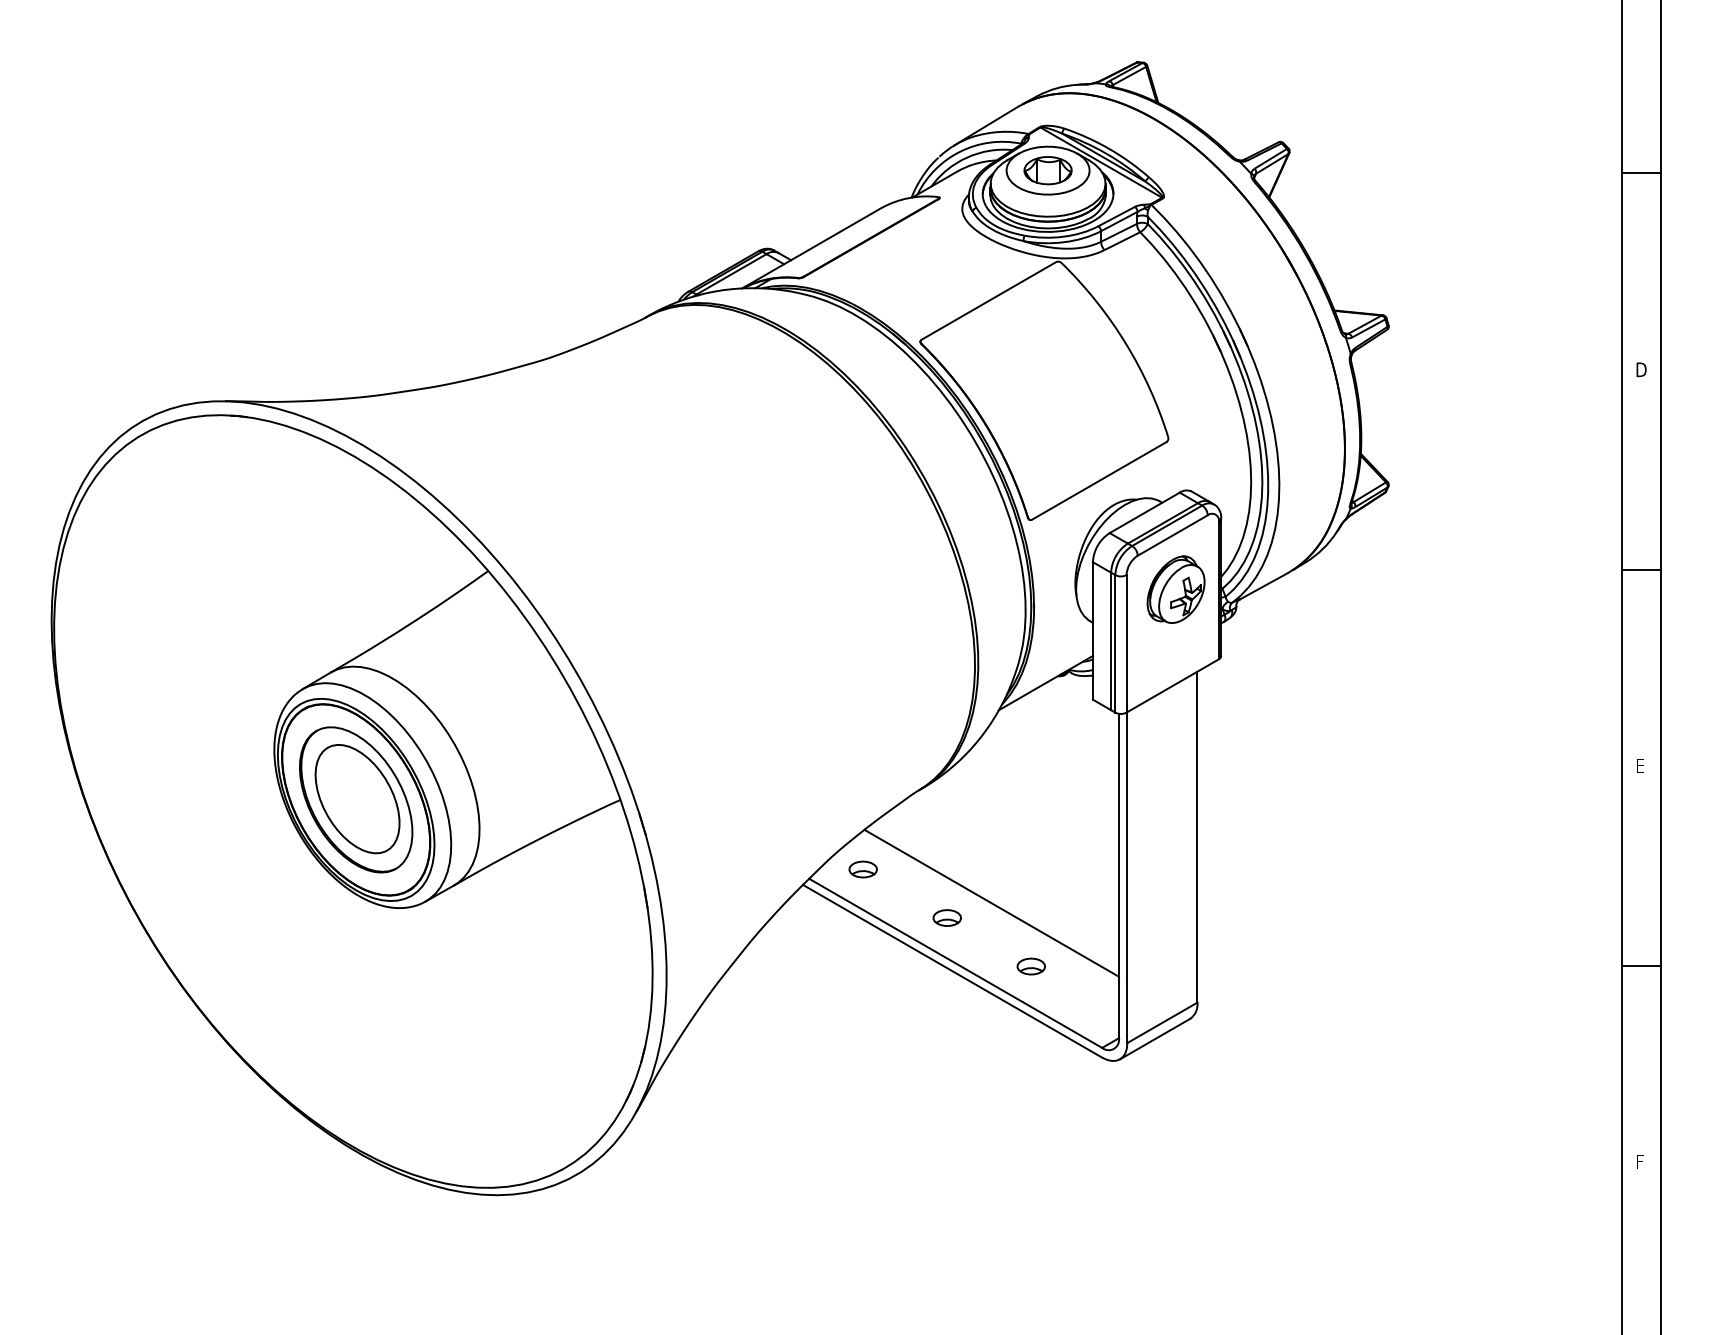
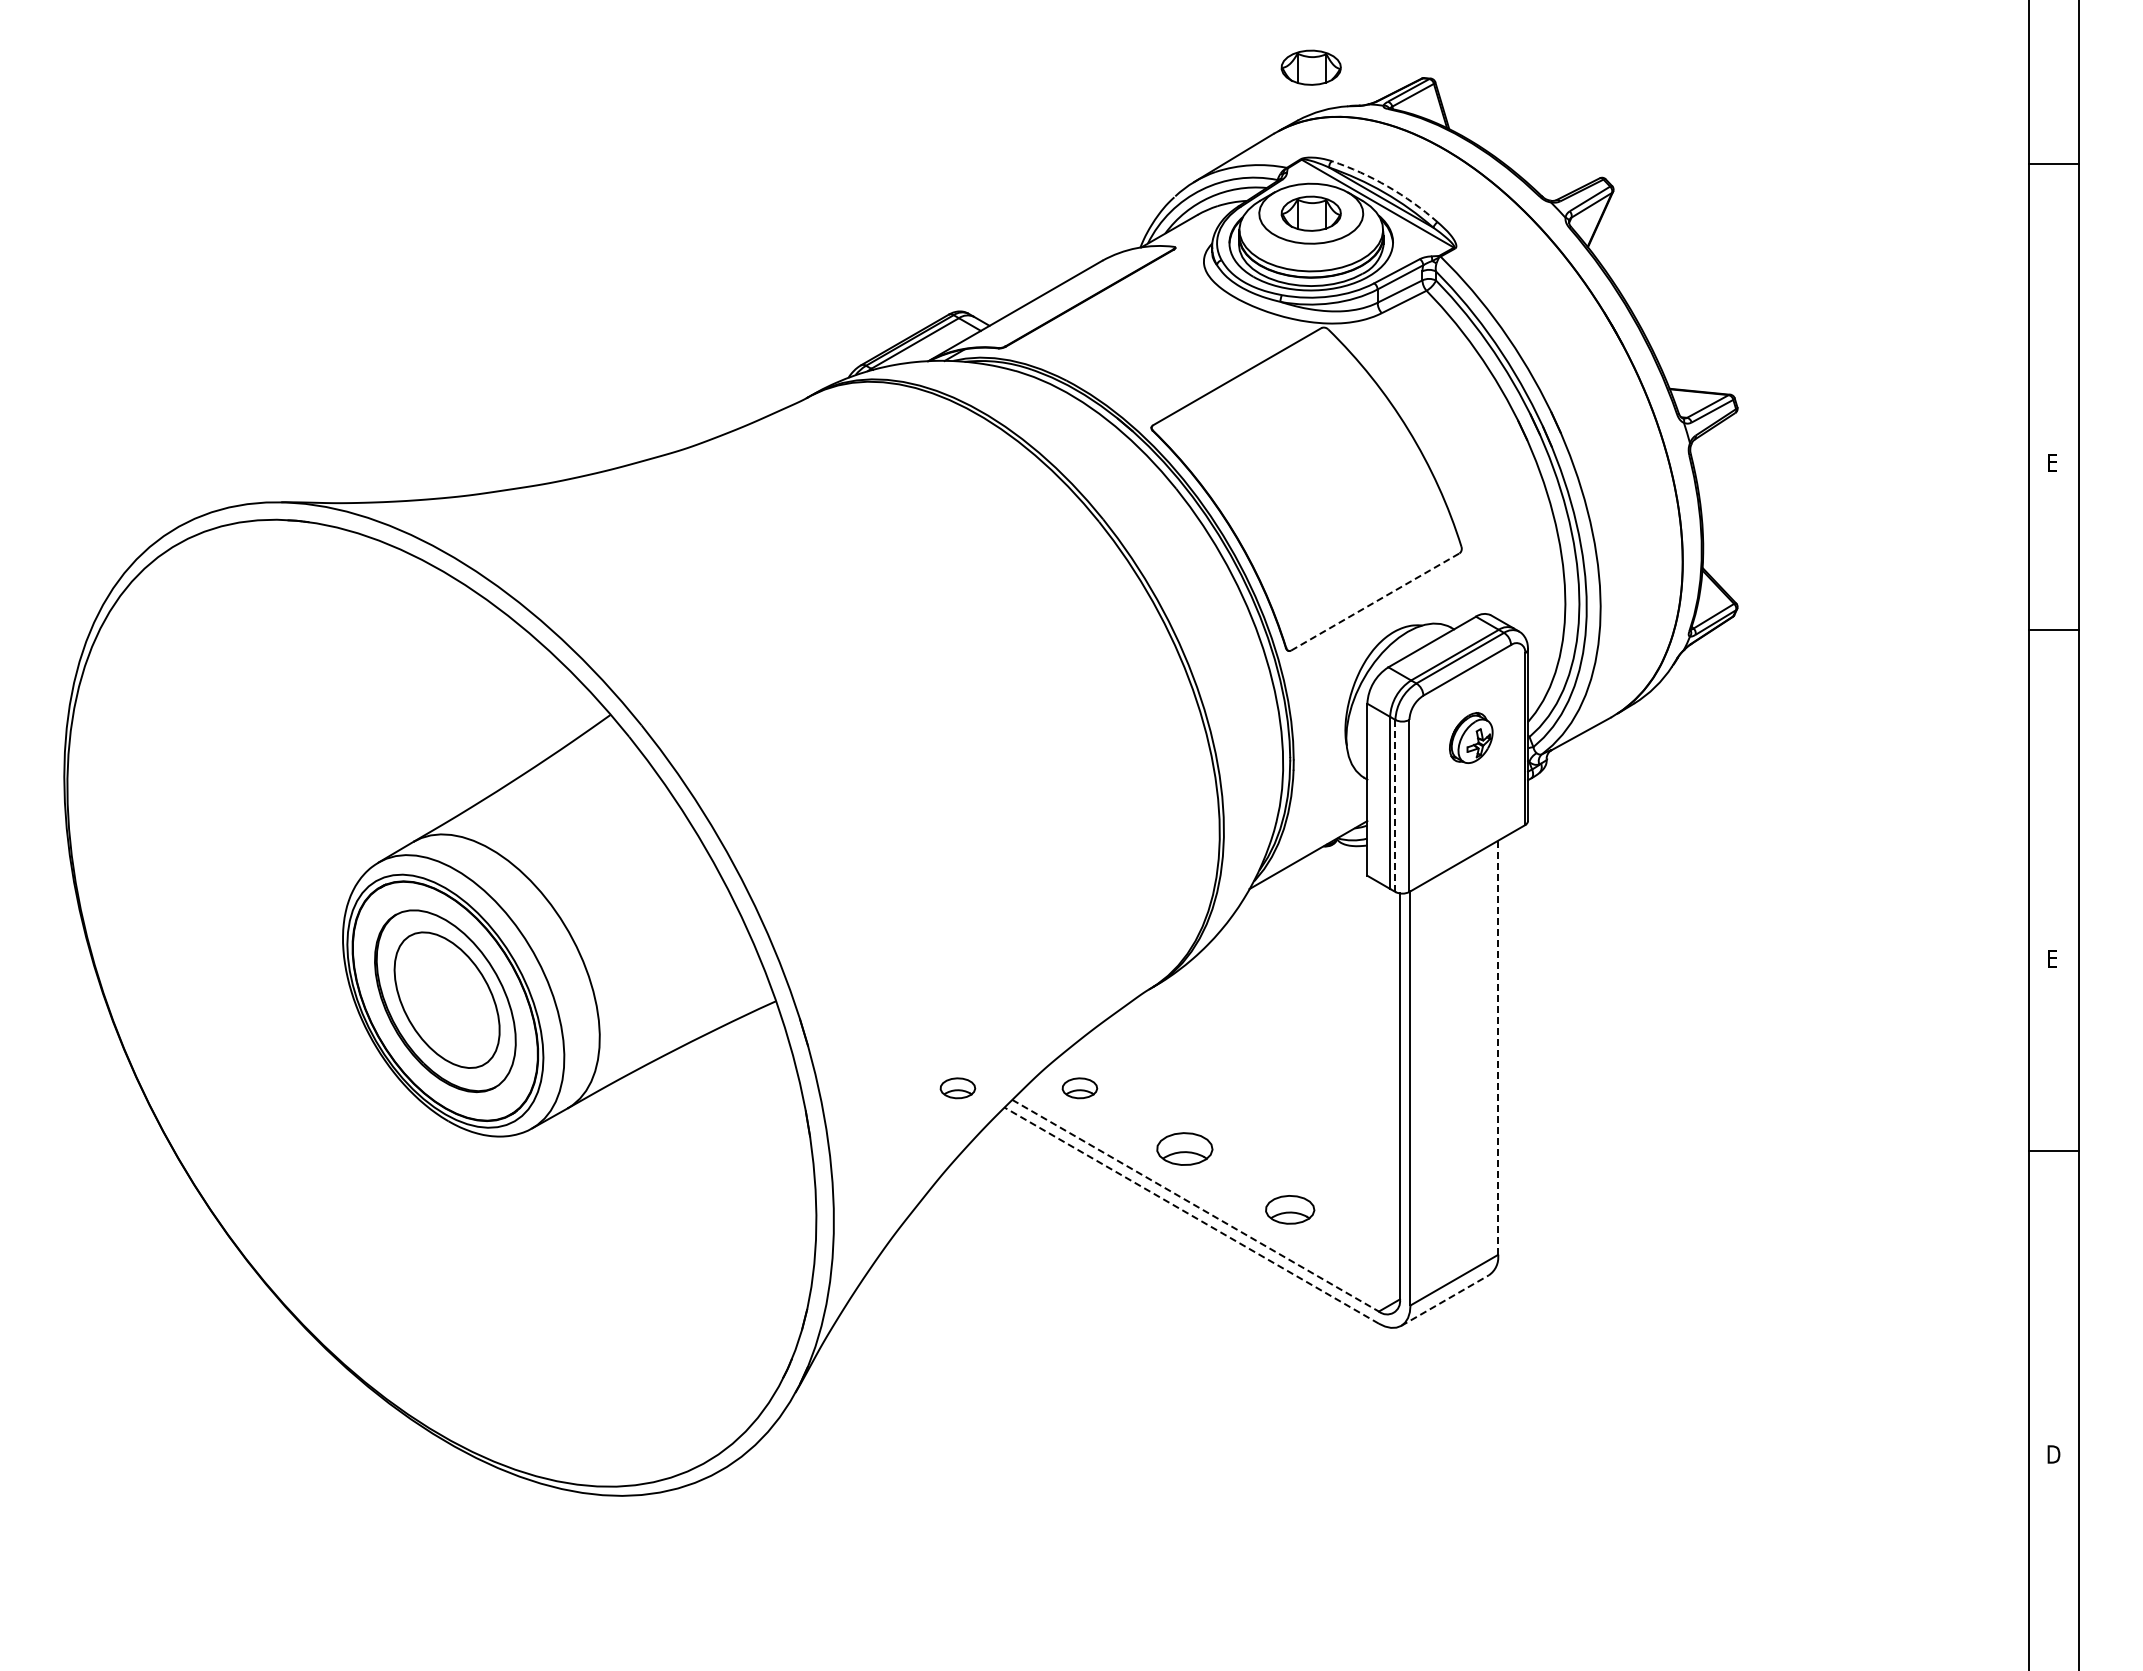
part: (1047, 53) -> (1310, 67), added
arc: (1109, 148) -> (1387, 186), solid -> dashed
line: (1641, 173) -> (2053, 164), moved
text: (1641, 369) -> (2053, 462), D -> E
line: (1099, 480) -> (1375, 601), solid -> dashed
line: (1641, 570) -> (2053, 630), moved
part: (1175, 589) -> (1470, 737), size x0.6
line: (1115, 643) -> (1395, 805), solid -> dashed
line: (1197, 837) -> (1498, 1048), solid -> dashed
part: (765, 869) -> (957, 1088), added
line: (991, 903) -> (1240, 1130), removed
part: (947, 917) -> (1185, 1148), size x1.6
line: (955, 963) -> (1195, 1205), solid -> dashed
line: (1641, 965) -> (2053, 1150), moved
part: (1031, 966) -> (1290, 1209), size x1.4
line: (952, 971) -> (1191, 1215), solid -> dashed
line: (1155, 1039) -> (1445, 1300), solid -> dashed
text: (1641, 1162) -> (2053, 1454), F -> D

